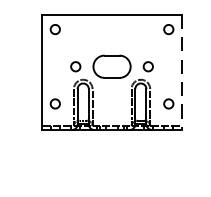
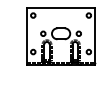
line: (182, 74) -> (95, 37), dashed -> solid

